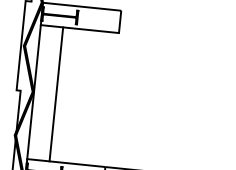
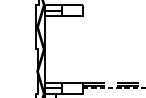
line: (56, 94) -> (55, 49), removed

